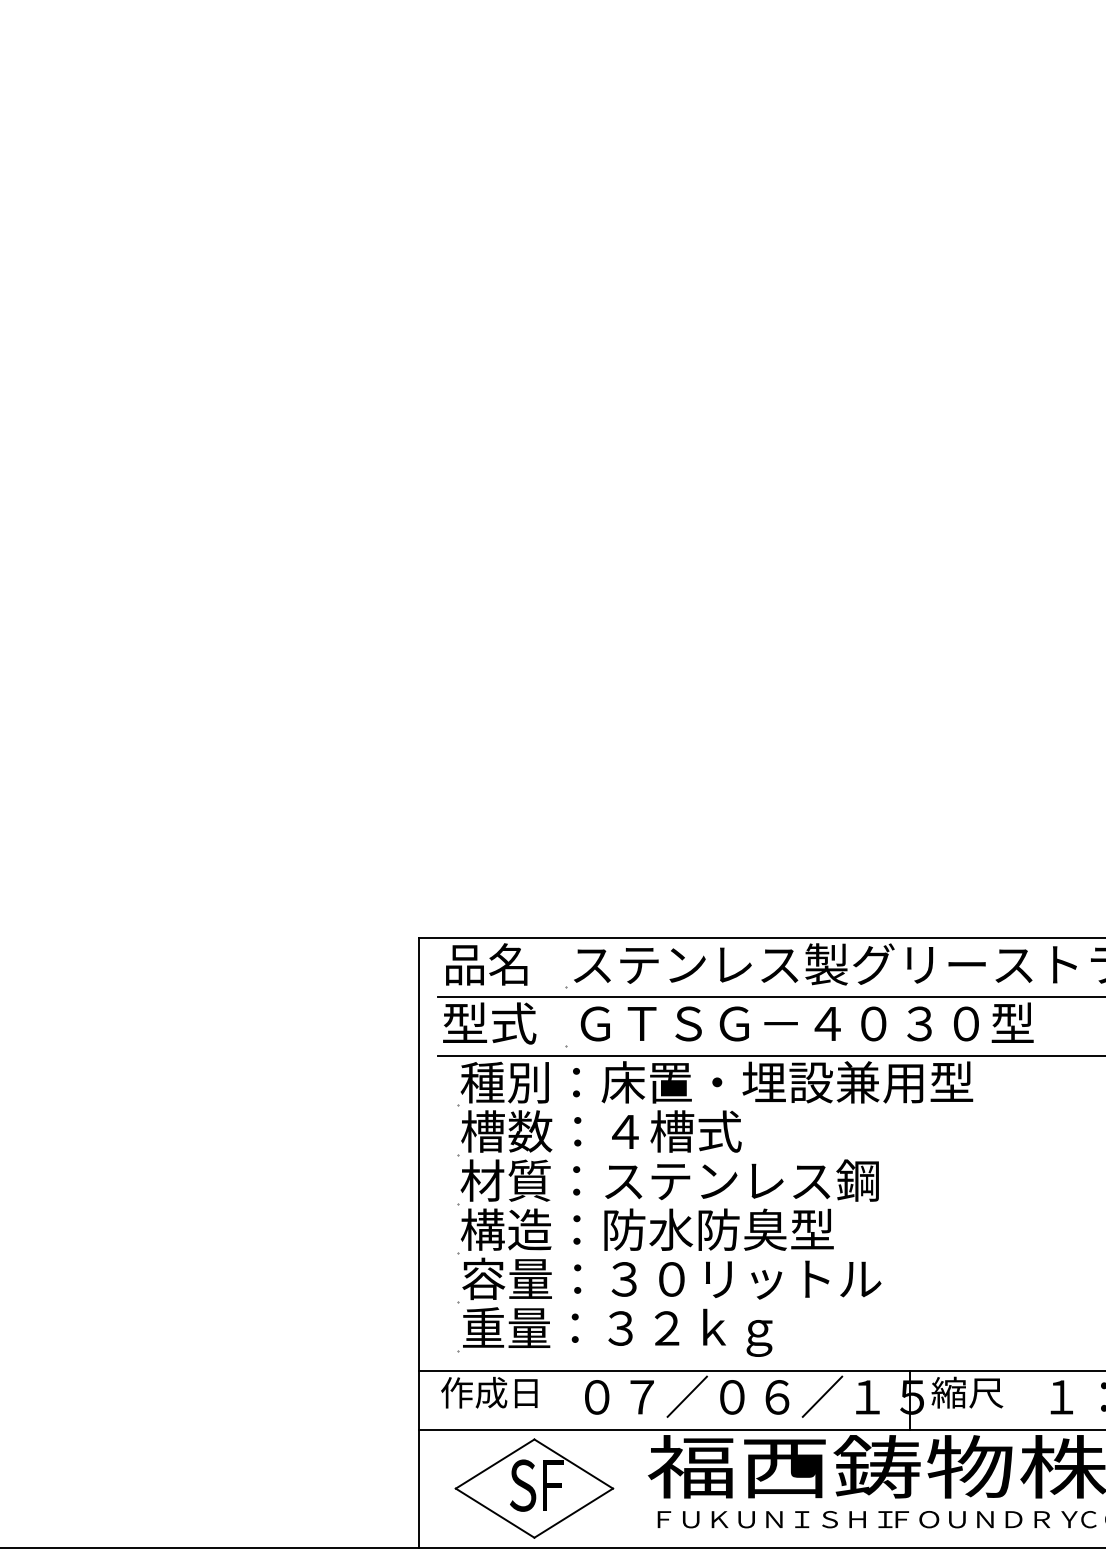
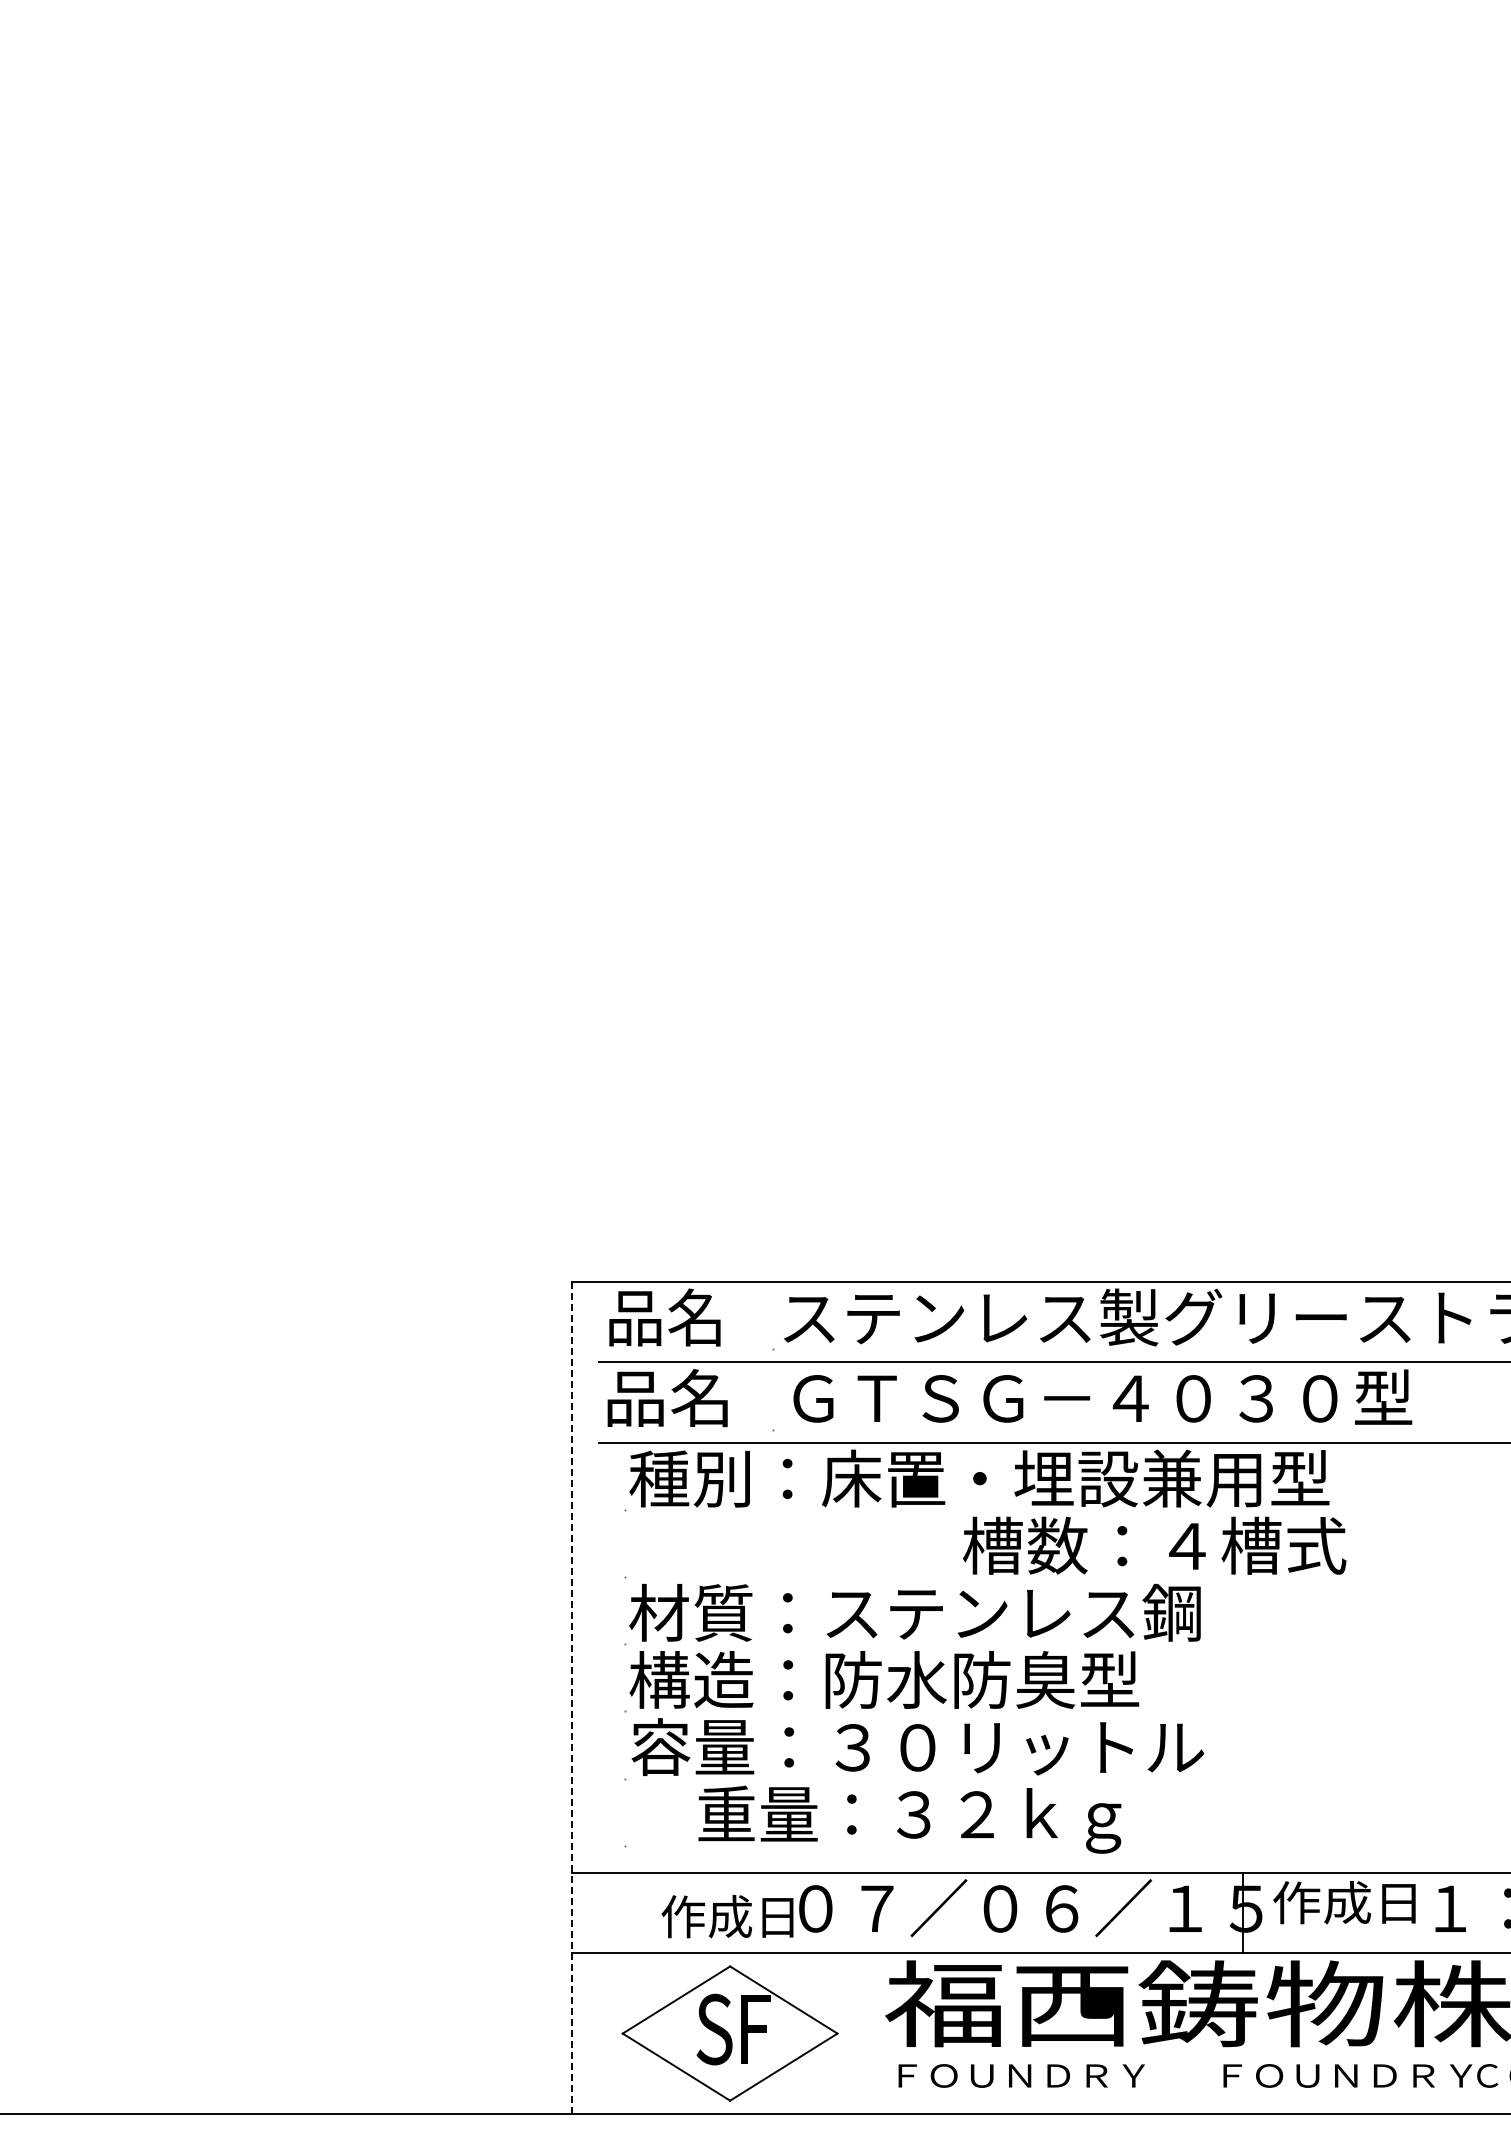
text: (489, 1023) -> (668, 1398), 型式 -> 品名
text: (601, 1131) -> (1154, 1545), moved
line: (418, 1242) -> (571, 1697), solid -> dashed
text: (617, 1331) -> (909, 1819), moved
text: (489, 1392) -> (727, 1916), moved
text: (983, 1392) -> (1343, 1902), 縮尺 -> 作成日
text: (786, 1519) -> (1074, 2075), ＦＵＫＵＮＩＳＨＩ -> ＦＯＵＮＤＲＹ

